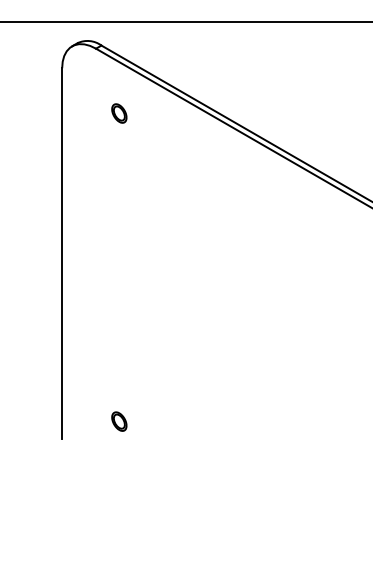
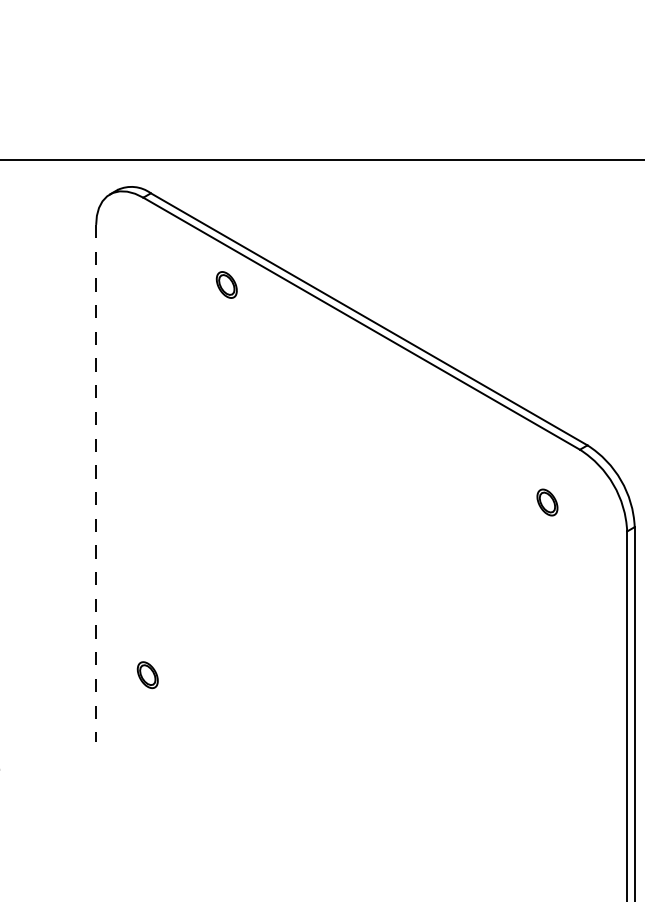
part: (119, 113) -> (226, 284), moved
line: (62, 253) -> (96, 483), solid -> dashed
part: (119, 421) -> (147, 675), moved

